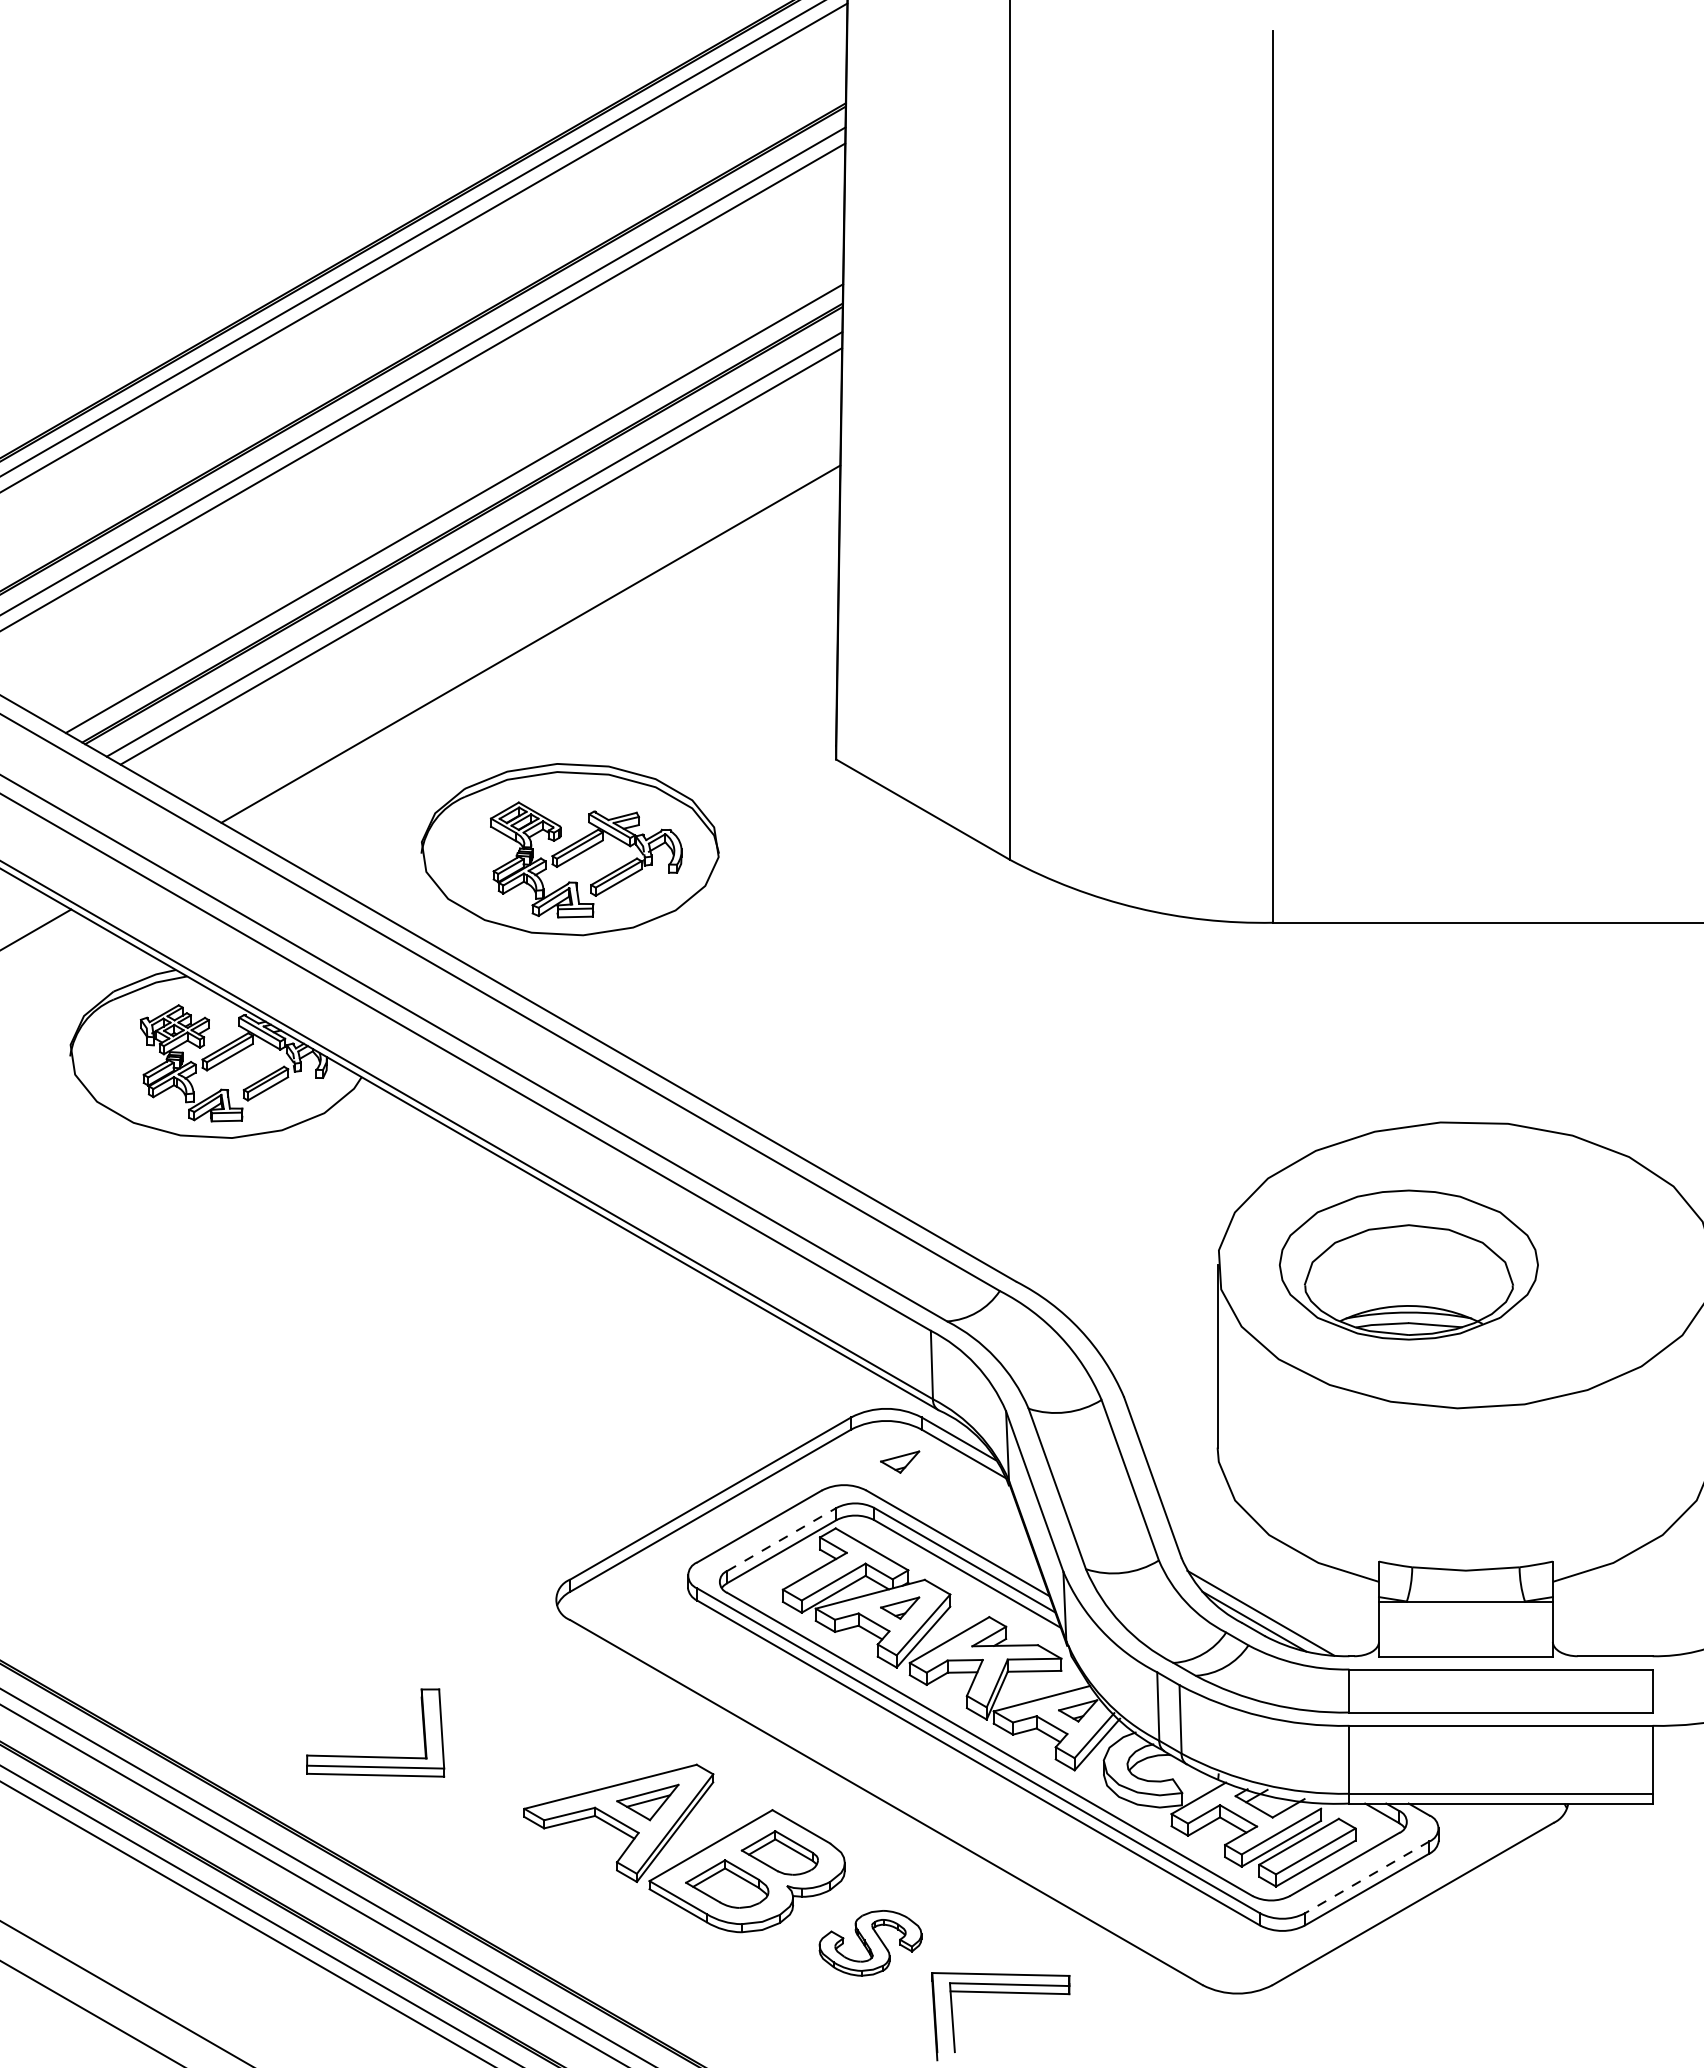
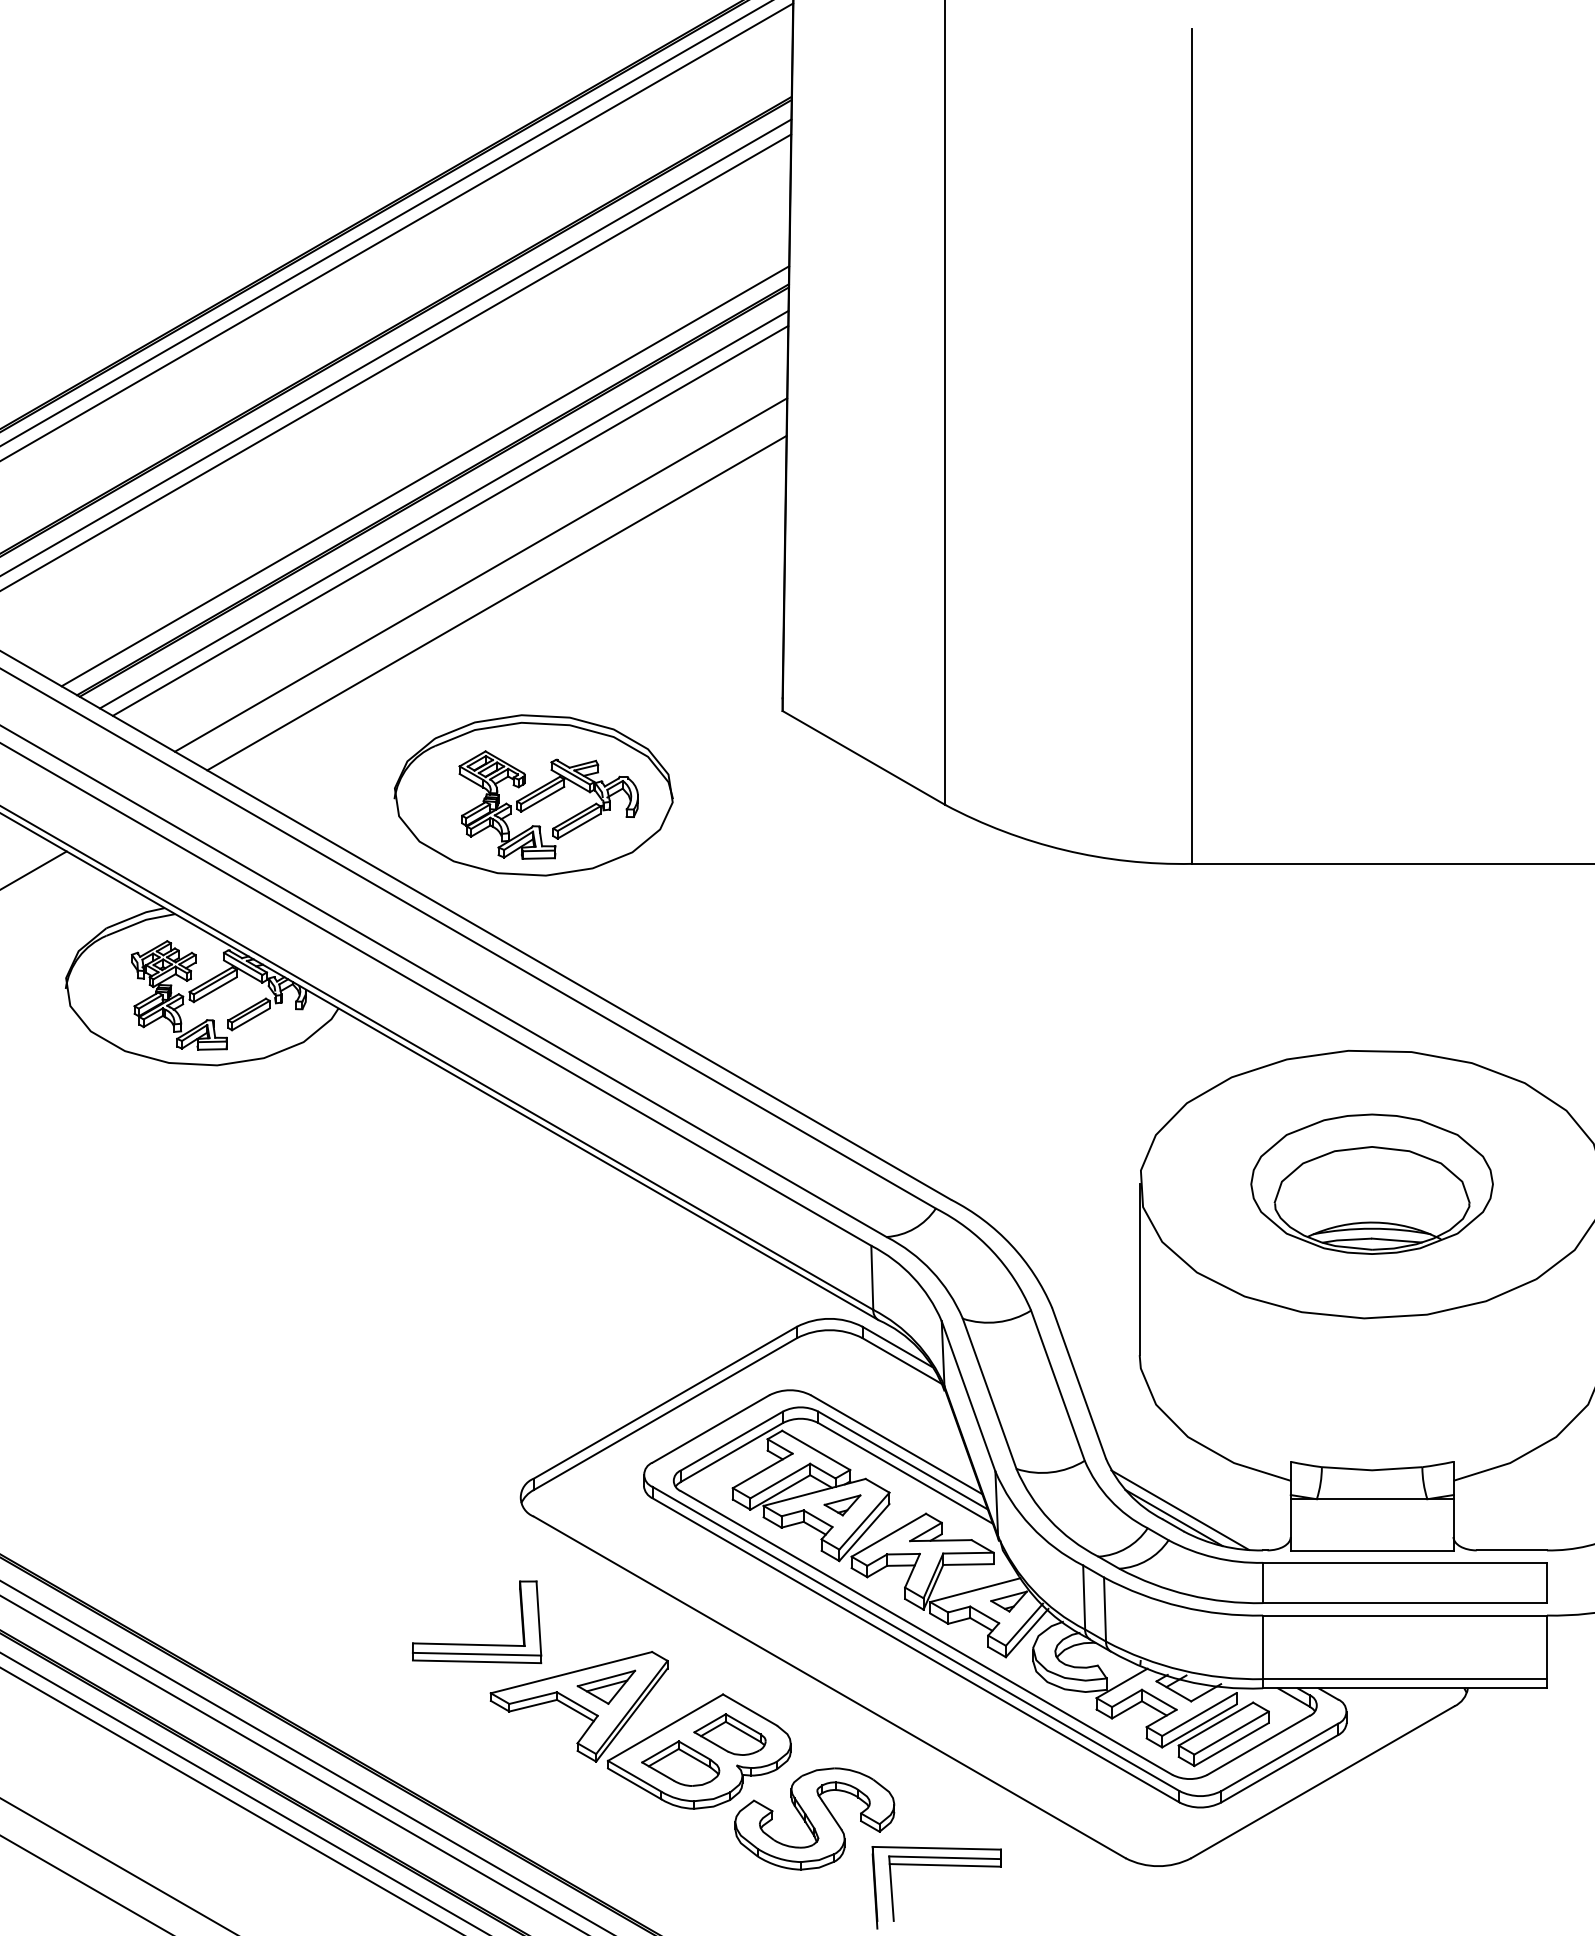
line: (513, 613) -> (480, 574), added
part: (1408, 1264) -> (1371, 1183), moved
part: (900, 1461) -> (842, 1368), removed
line: (781, 1539) -> (731, 1441), dashed -> solid
part: (375, 1756) -> (476, 1644), moved
line: (1367, 1877) -> (1280, 1757), dashed -> solid
part: (870, 1943) -> (814, 1819), size x1.67

